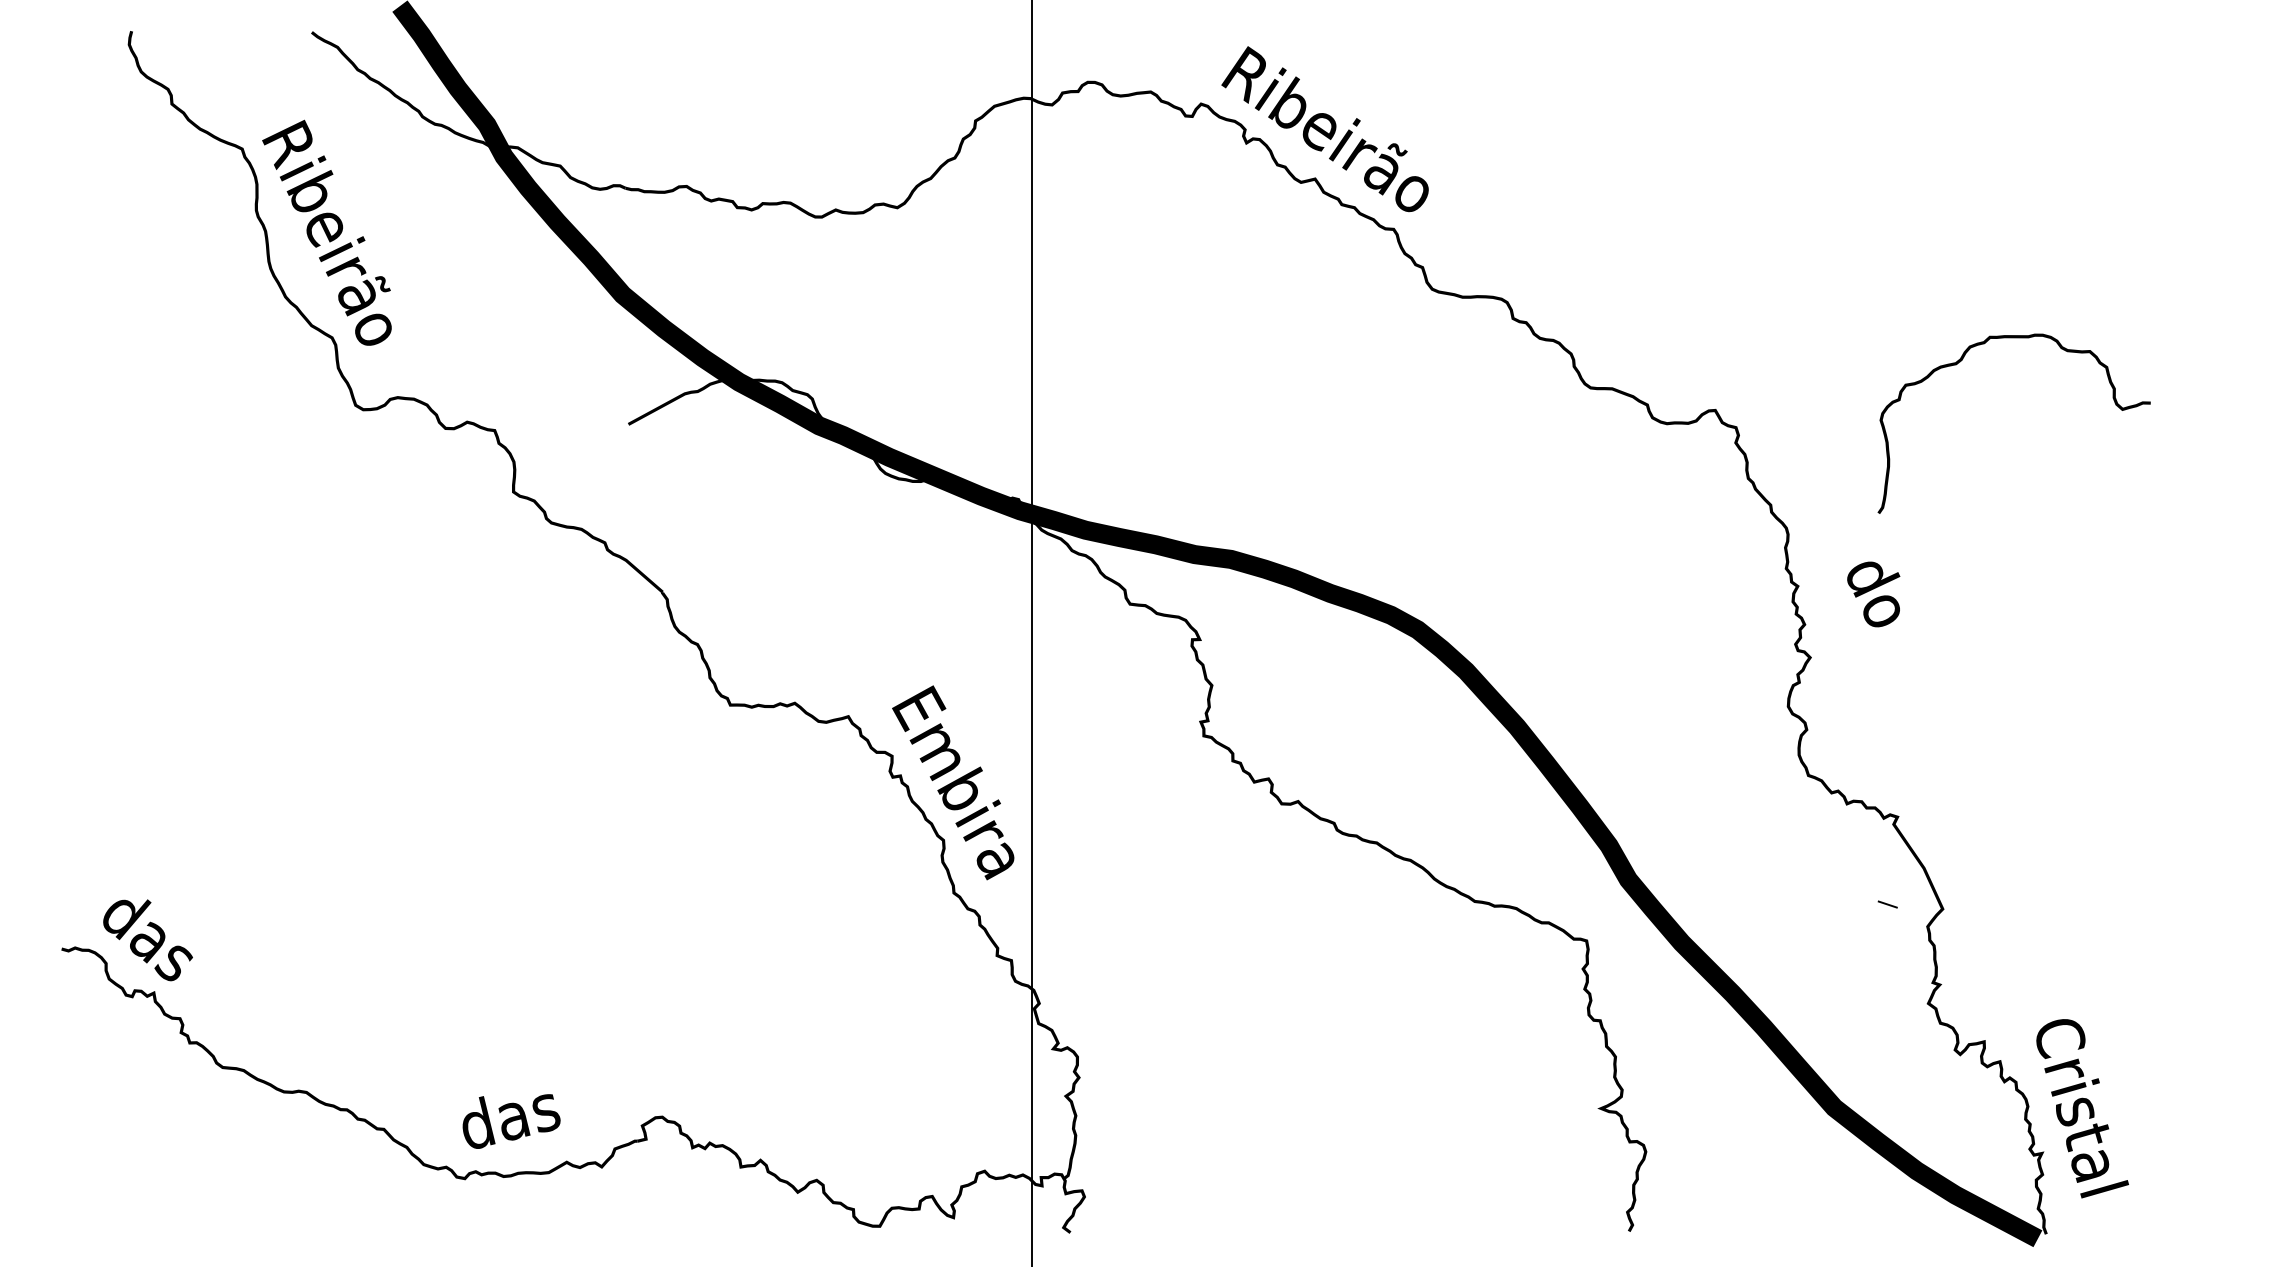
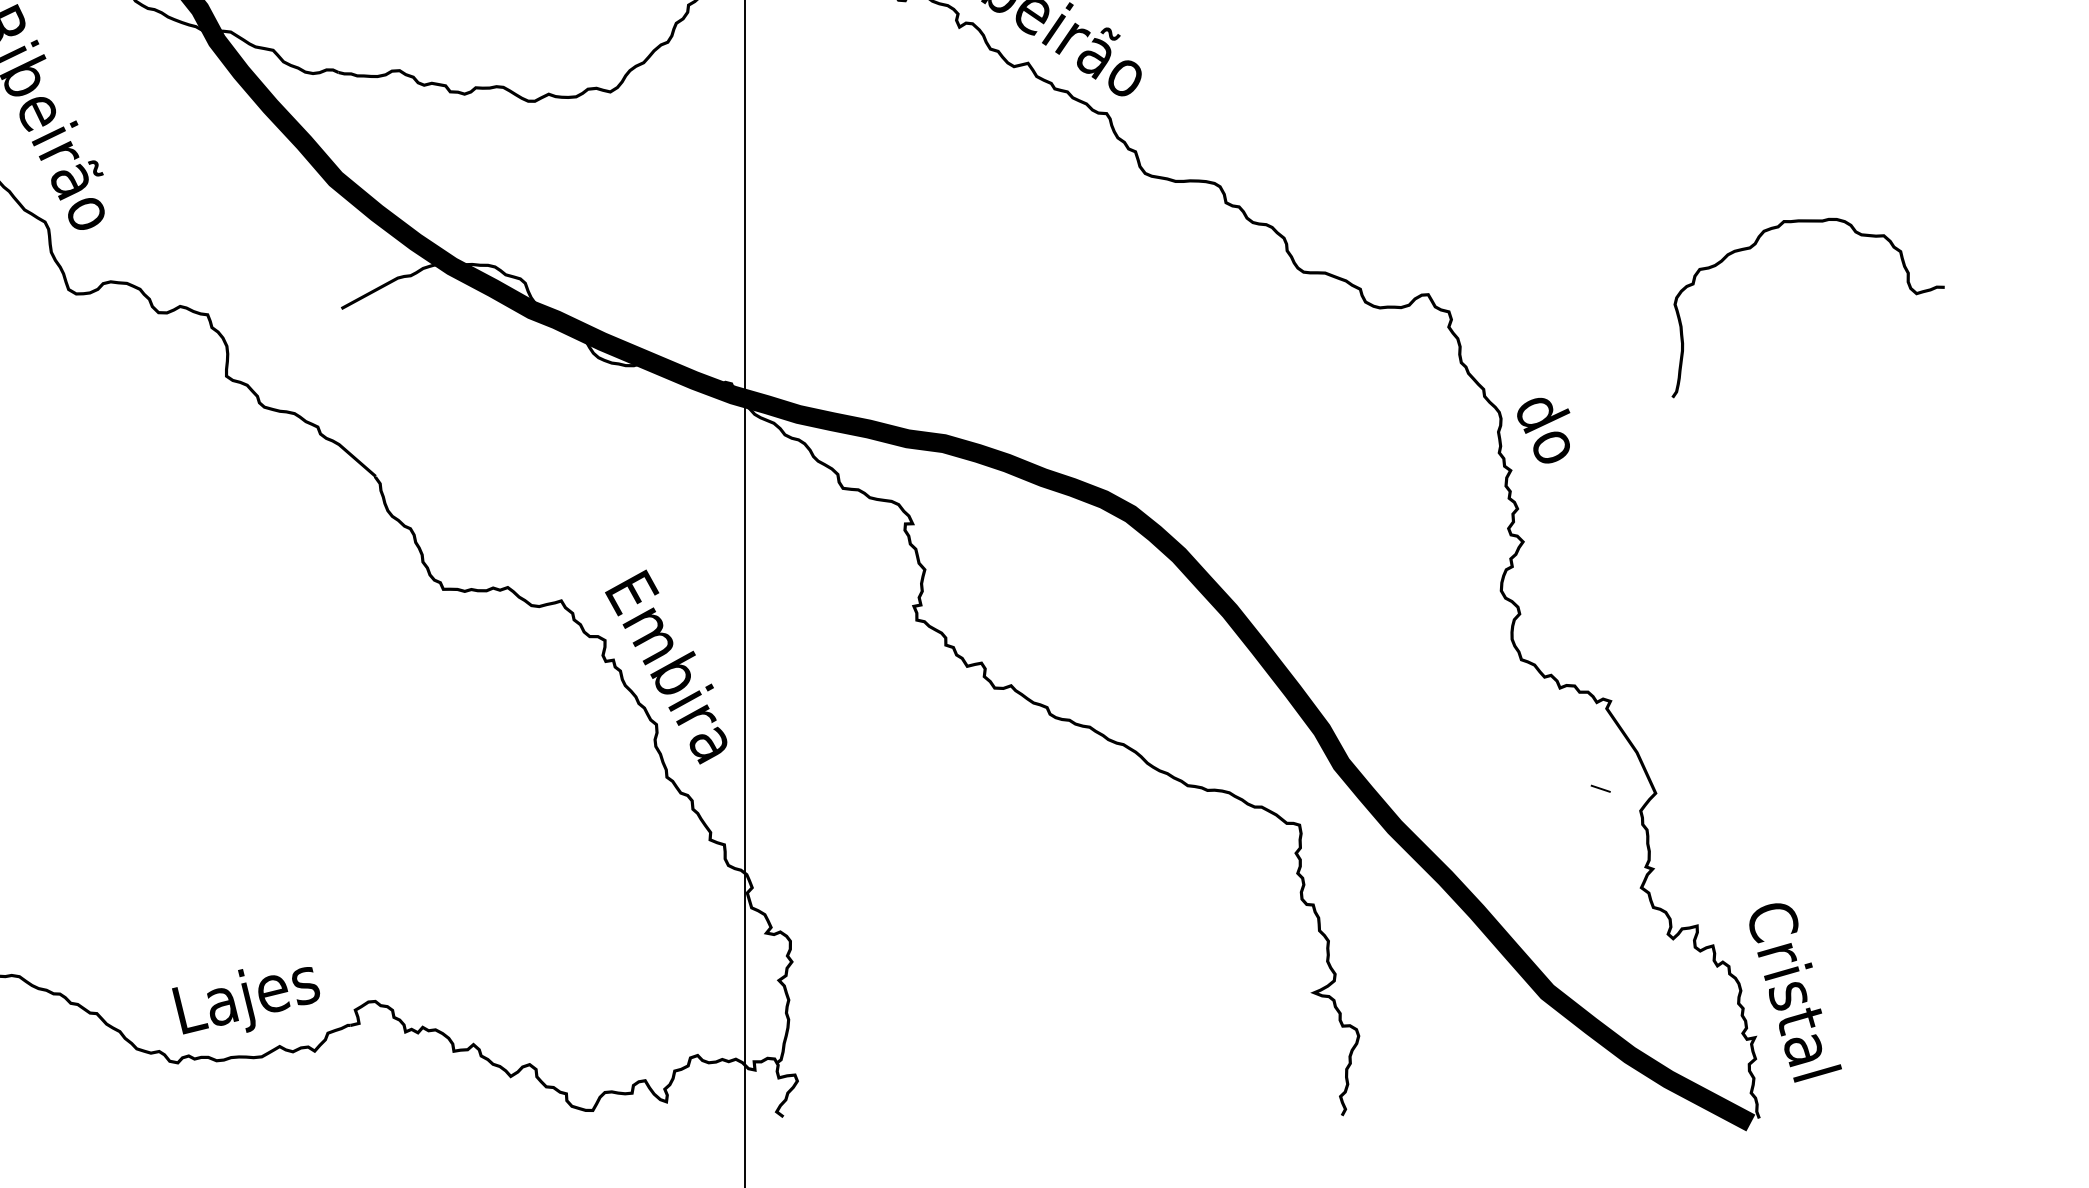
curve: (1960, 362) -> (1754, 246), moved
text: (1873, 594) -> (1543, 430), moved
text: (533, 1116) -> (246, 1000), das -> Lajes

